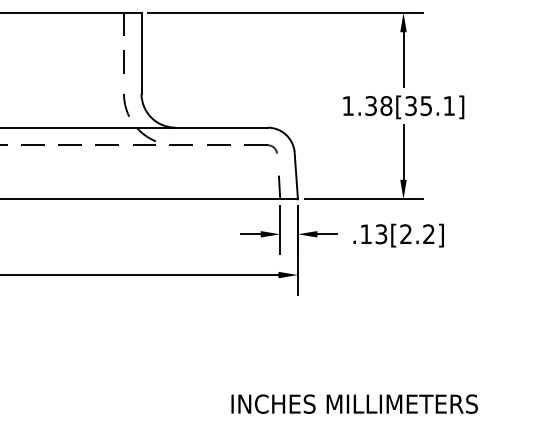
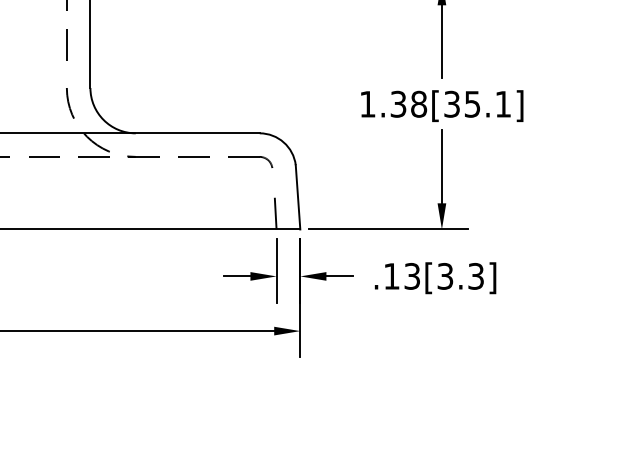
text: (417, 234) -> (460, 276), .13[2.2] -> .13[3.3]

